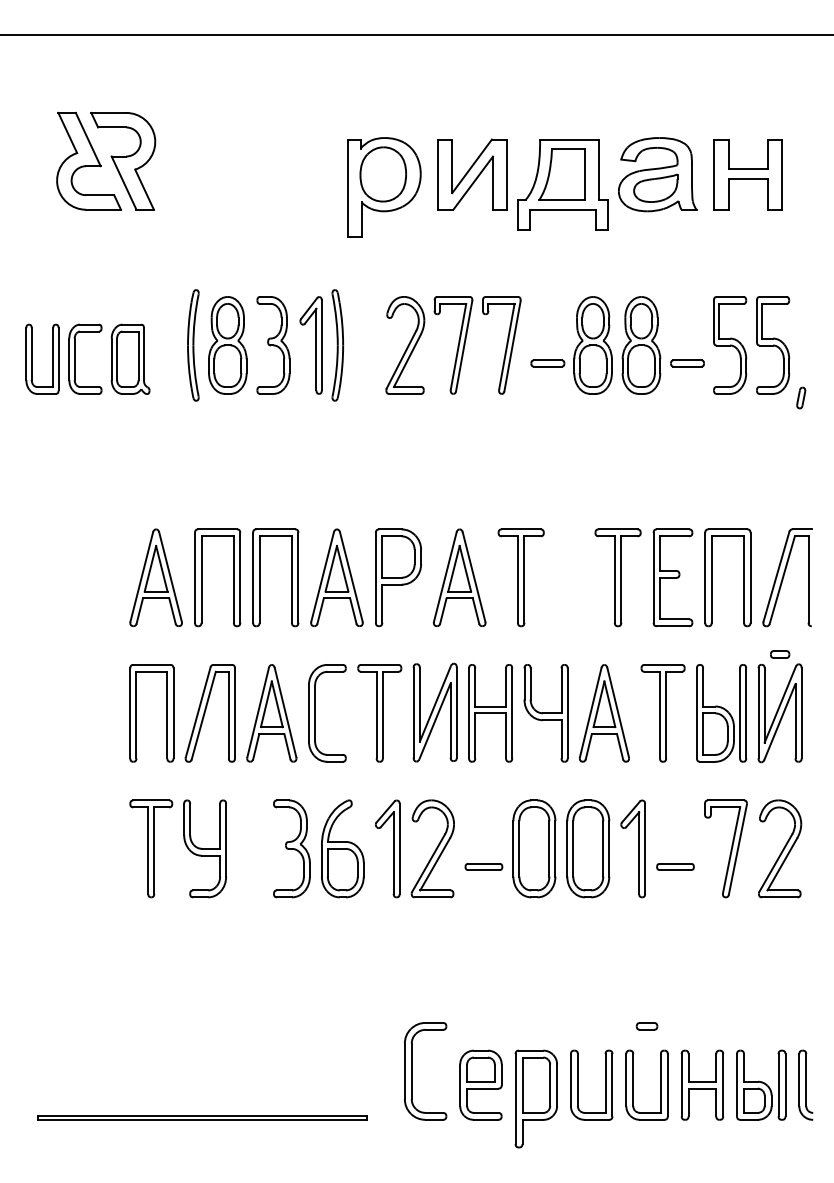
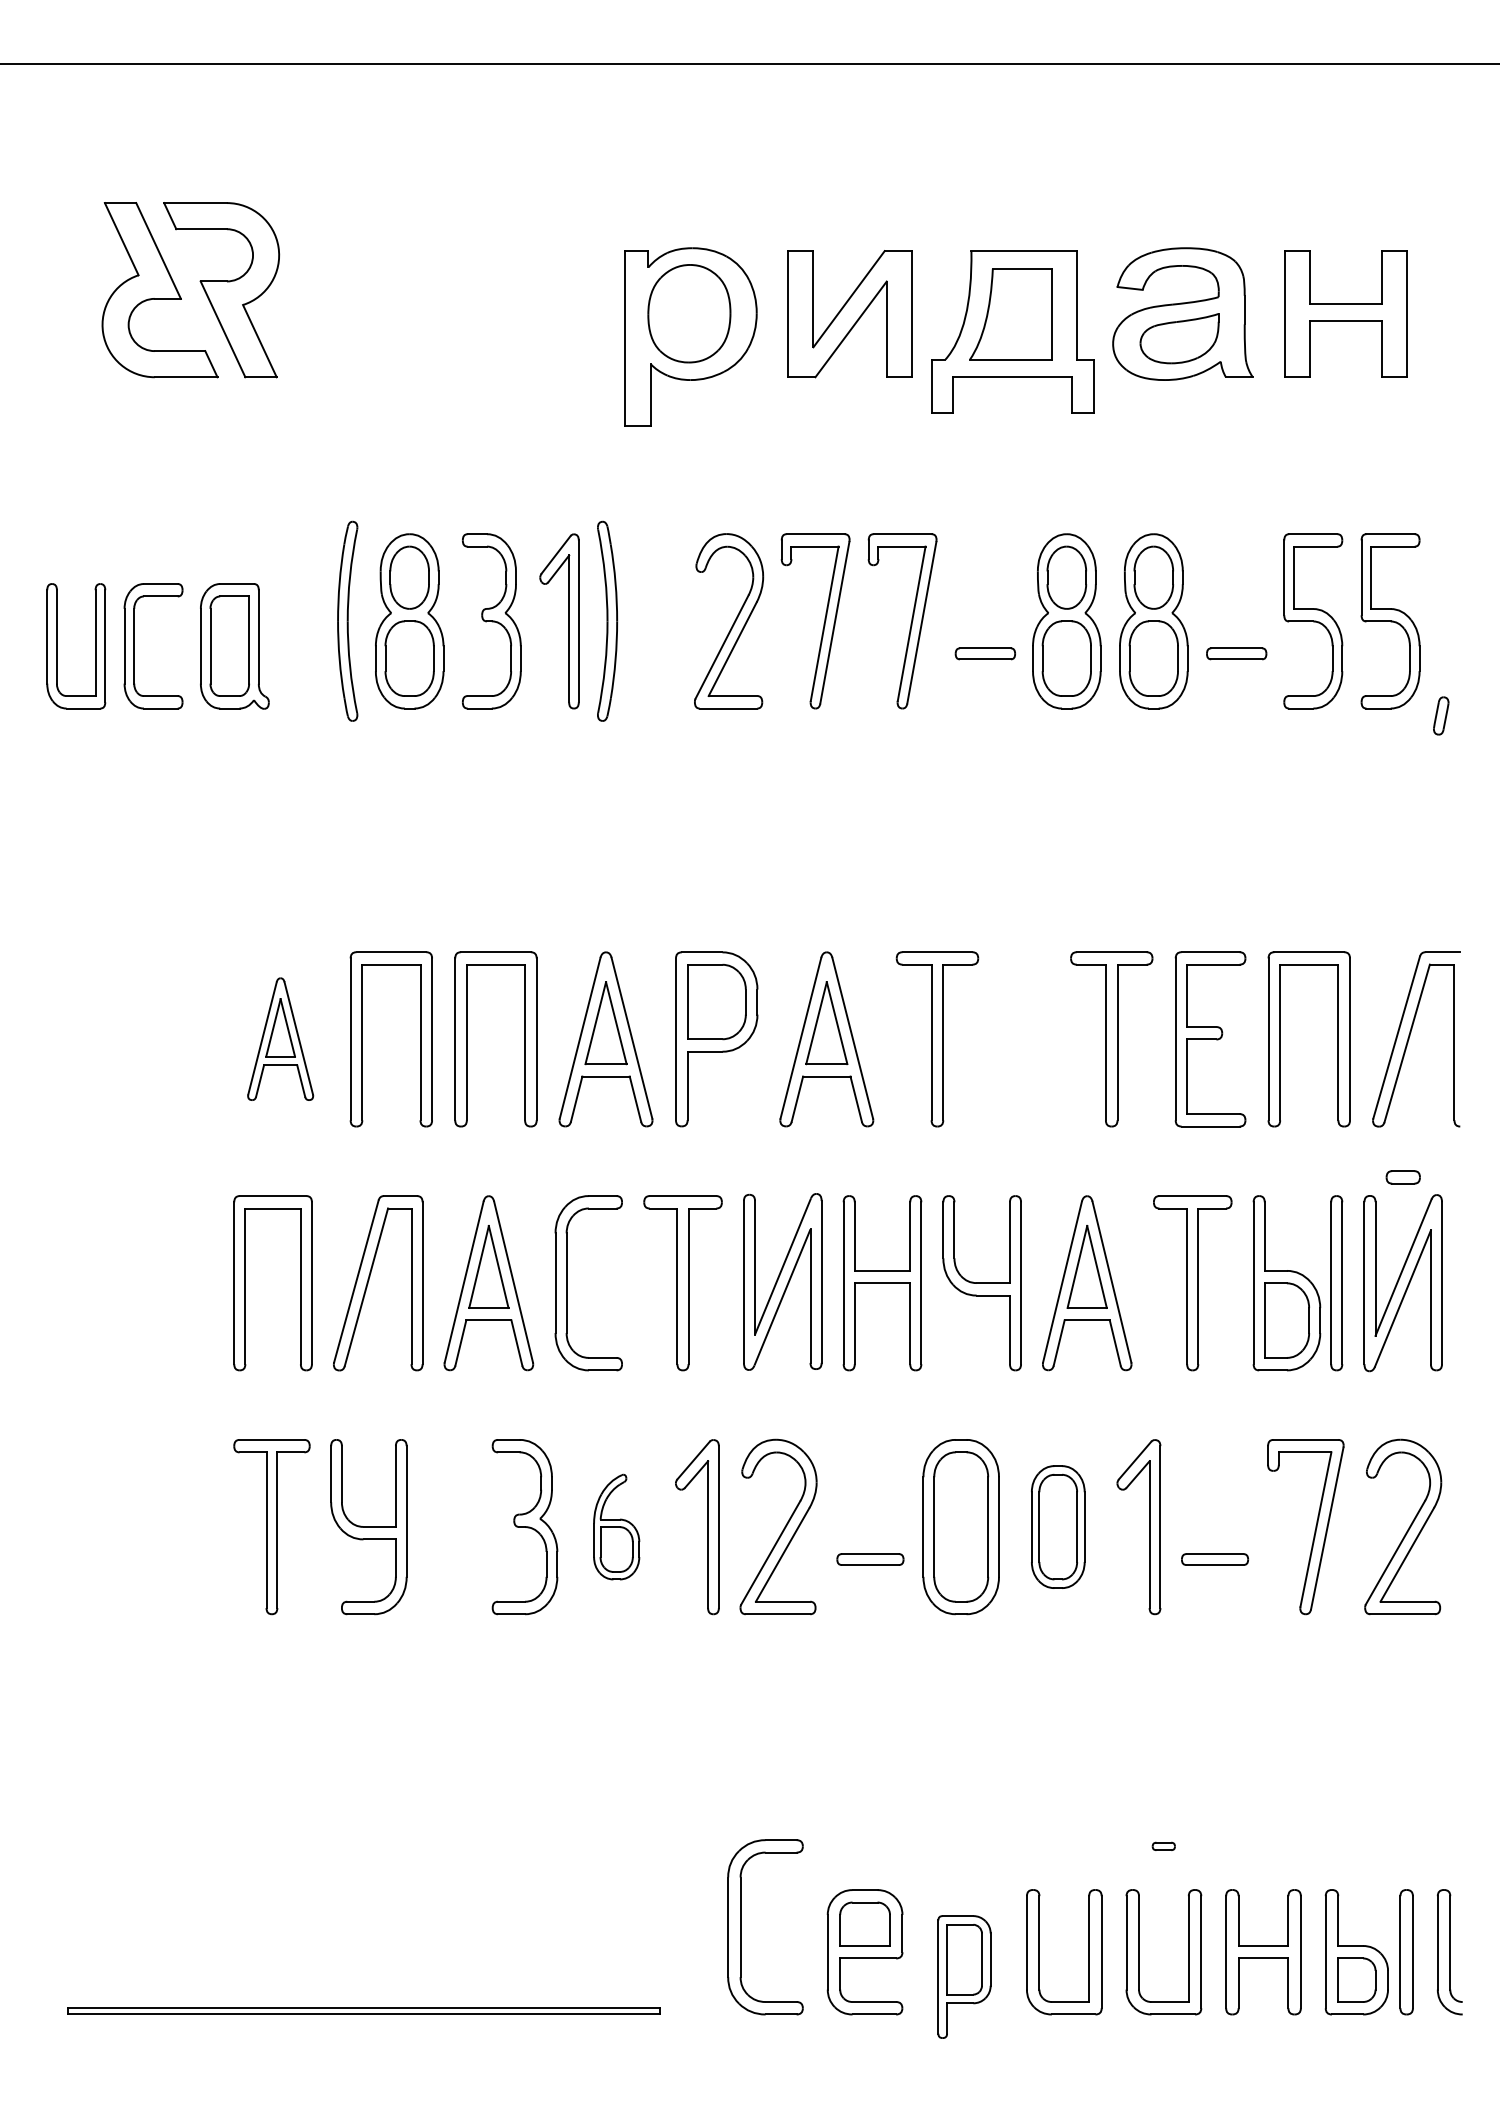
part: (155, 577) -> (279, 1038), size x0.7
part: (342, 848) -> (615, 1526), size x0.6
part: (588, 848) -> (1058, 1526), size x0.7
part: (646, 1026) -> (1162, 1846), size x0.6
part: (535, 1098) -> (963, 1976), size x0.7

